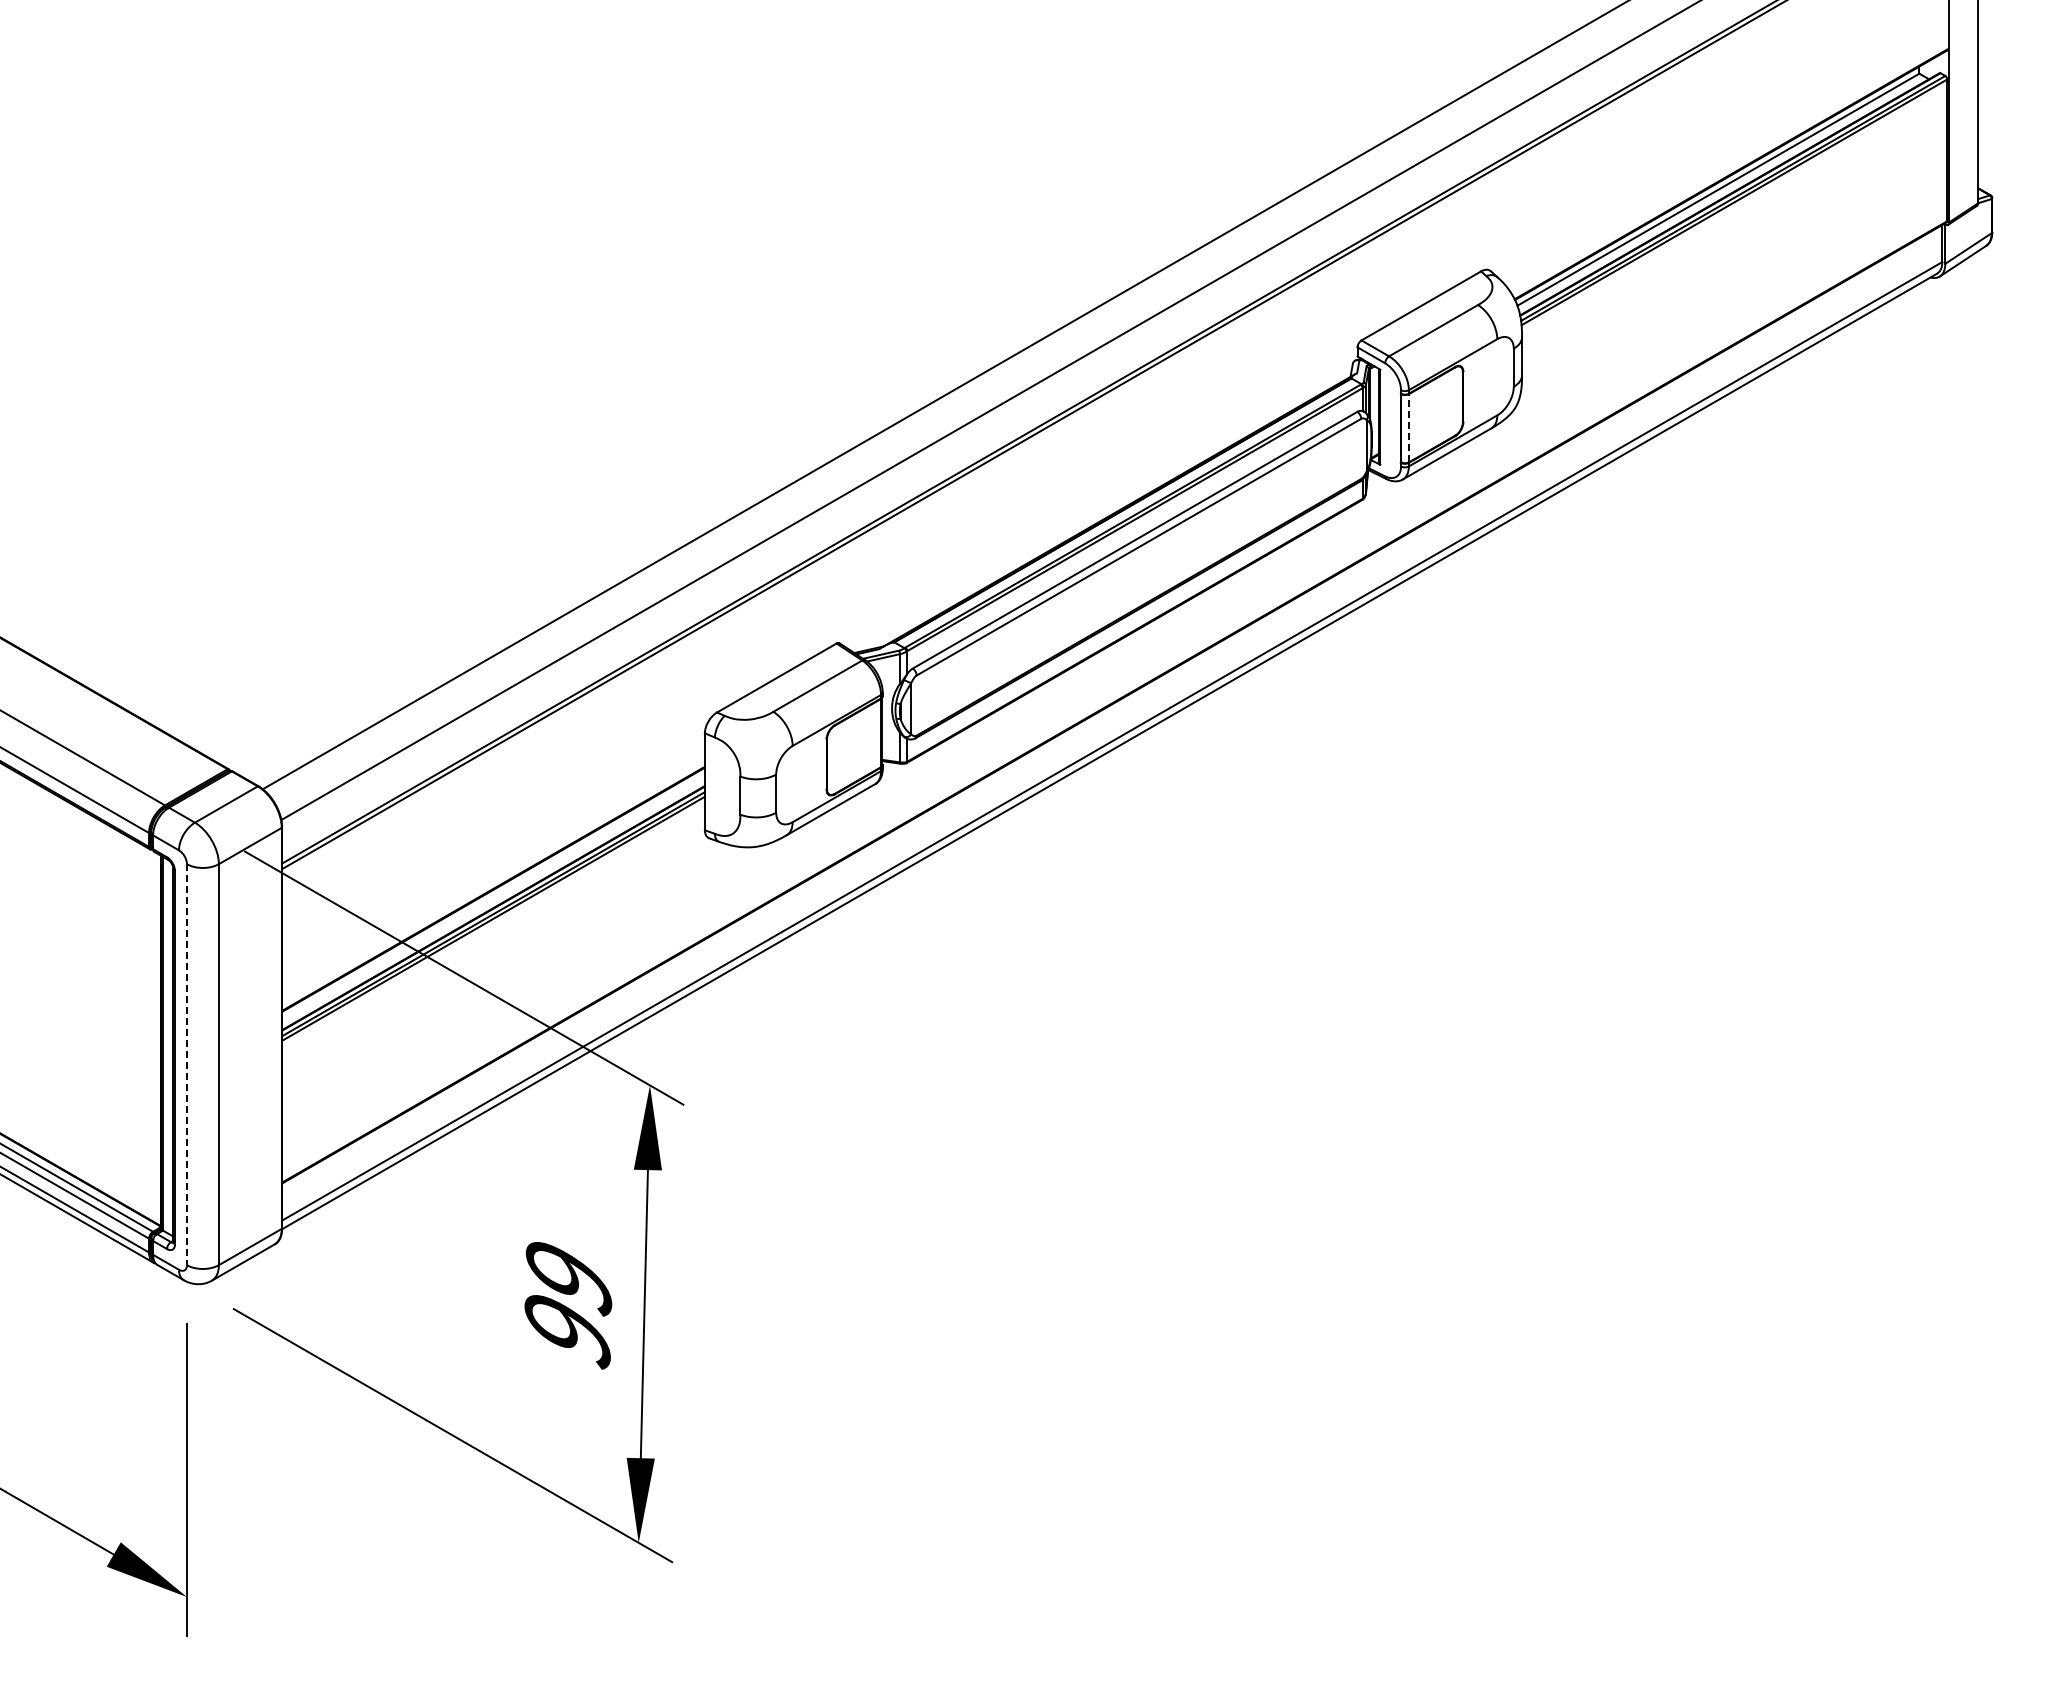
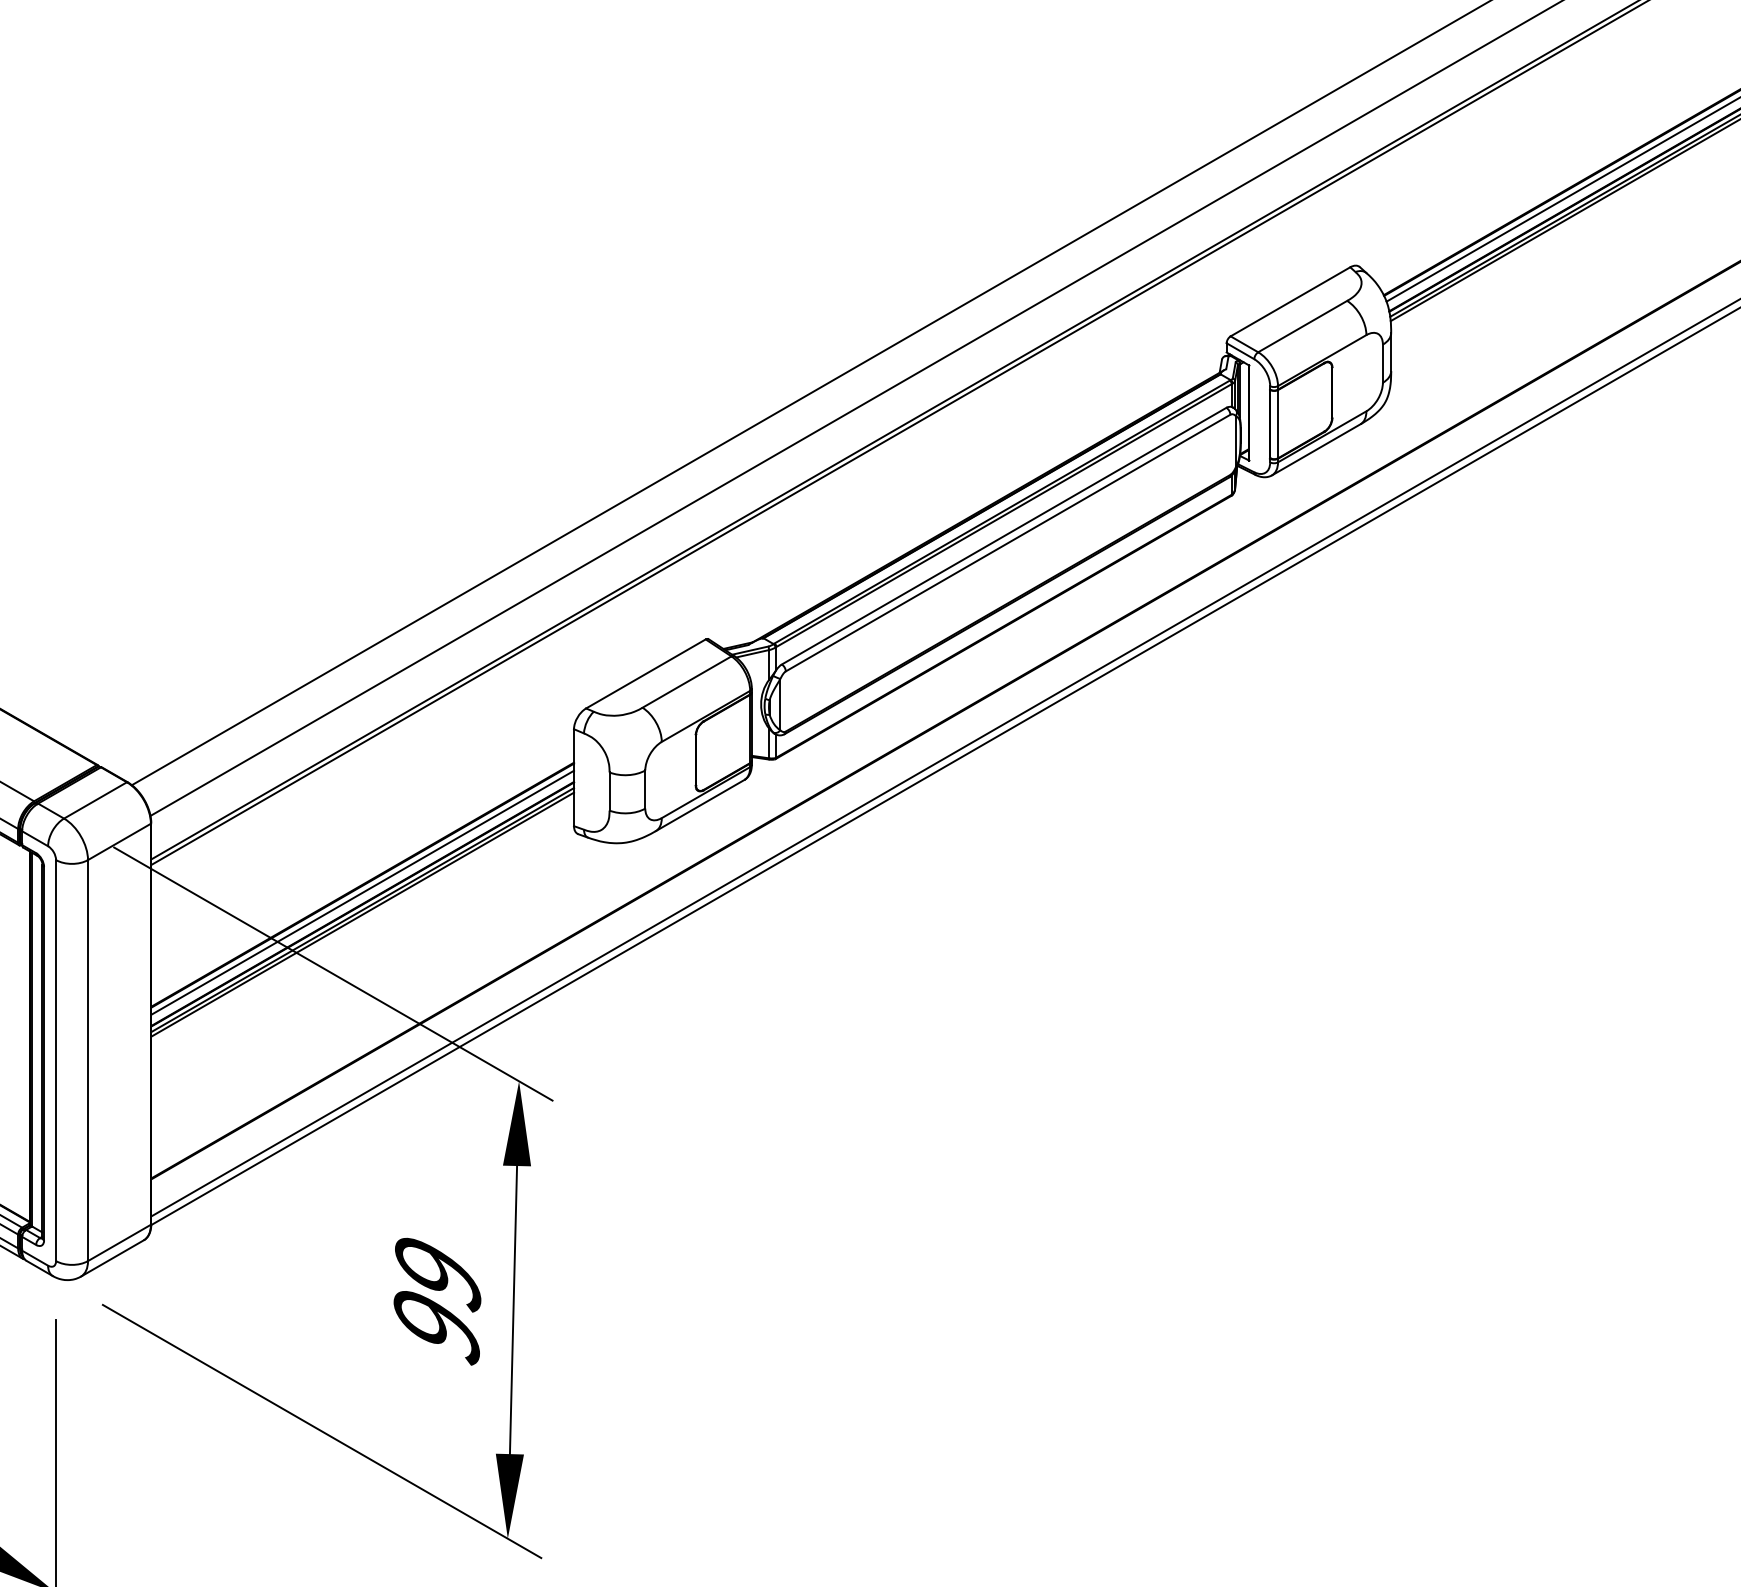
line: (1409, 427) -> (1278, 423), dashed -> solid
line: (493, 896) -> (362, 892), added
line: (186, 1064) -> (55, 1060), dashed -> solid

